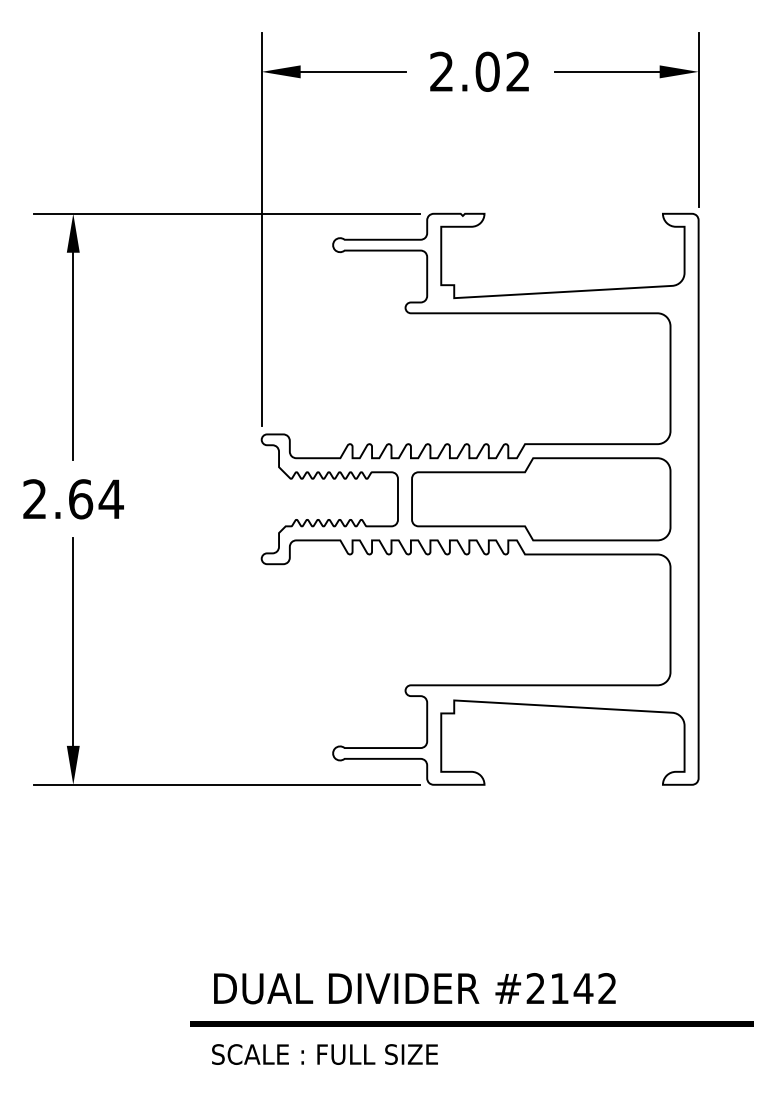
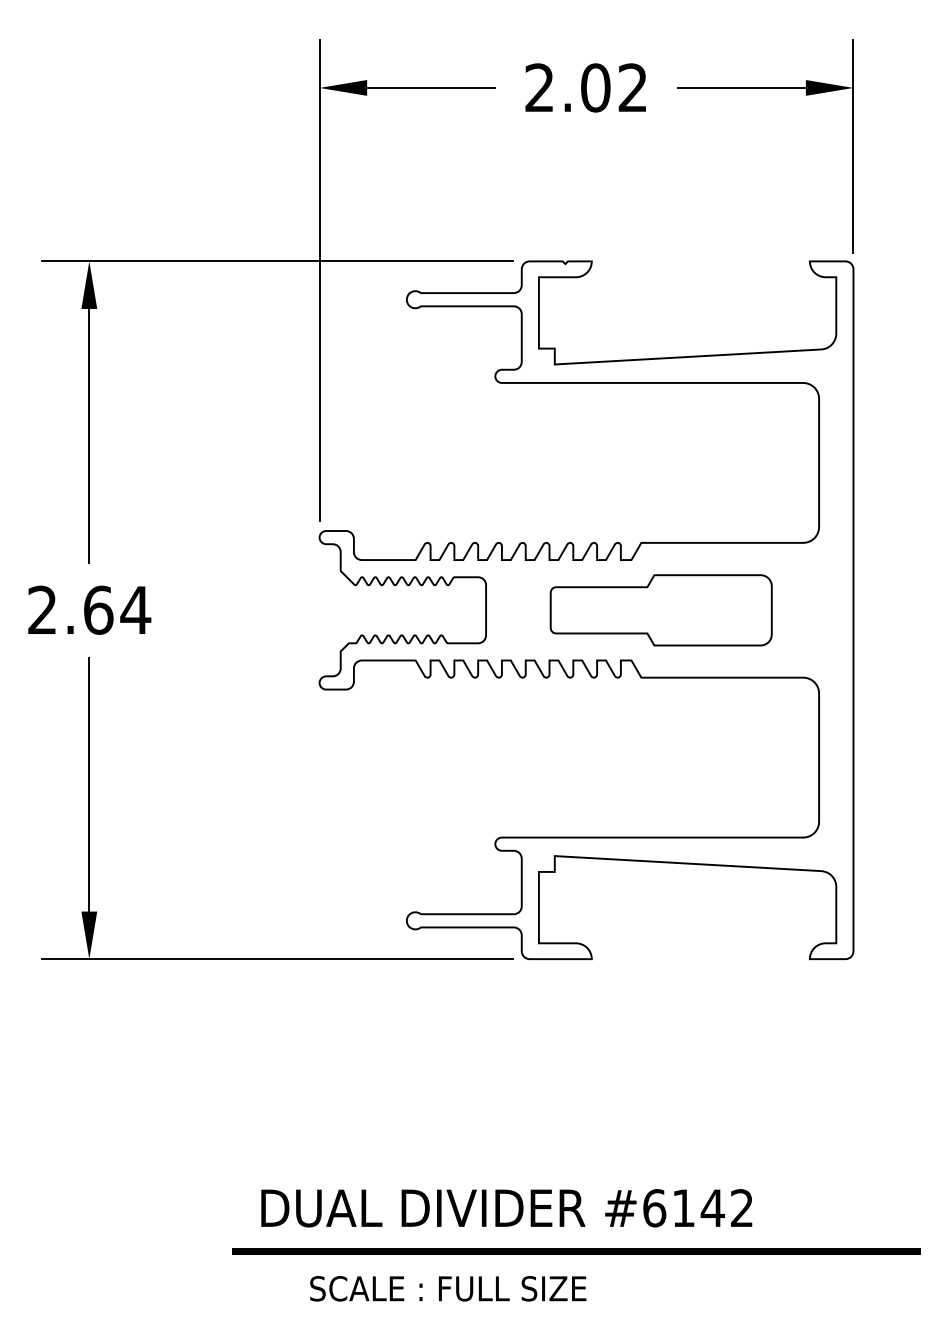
part: (541, 499) -> (661, 610), size x0.7
text: (535, 988) -> (654, 1208), #2142 -> #6142
text: (324, 1054) -> (447, 1288), moved

